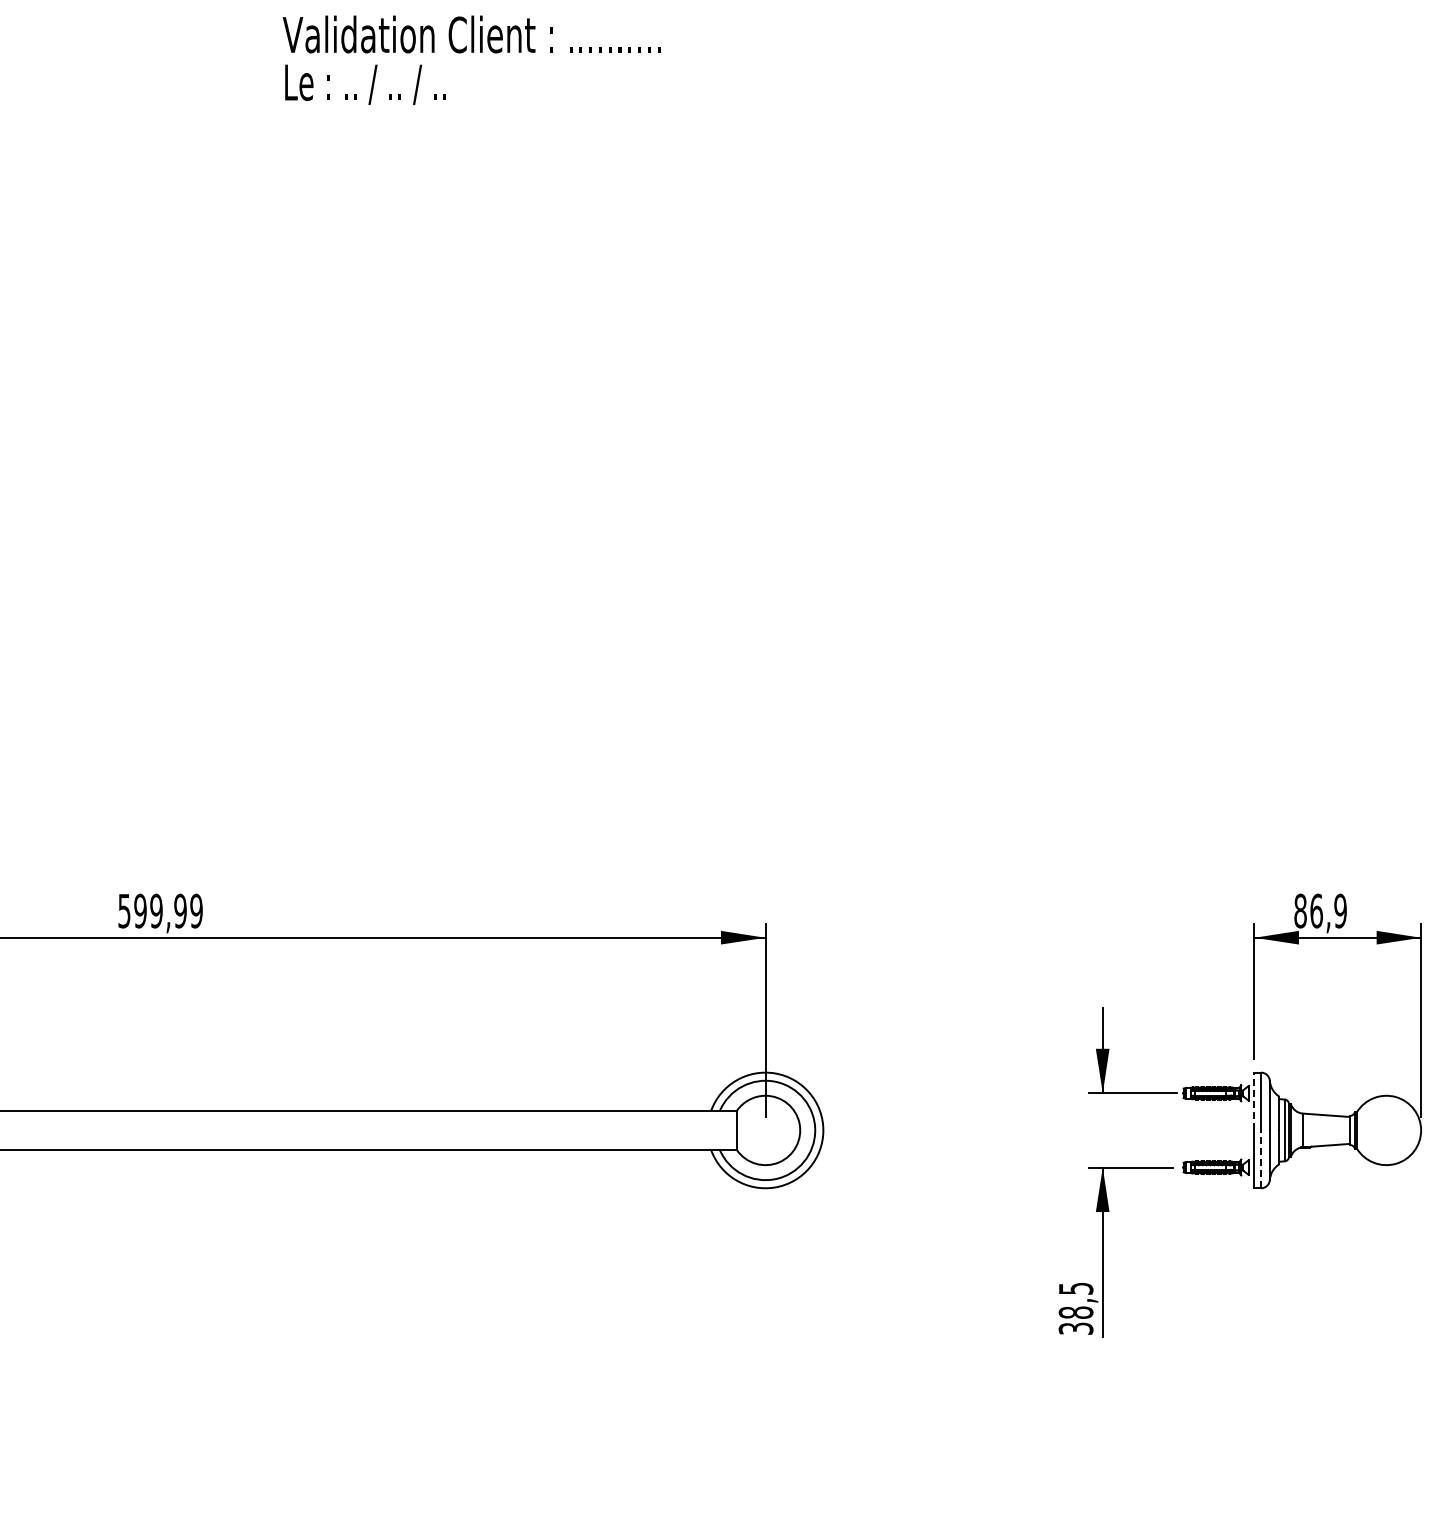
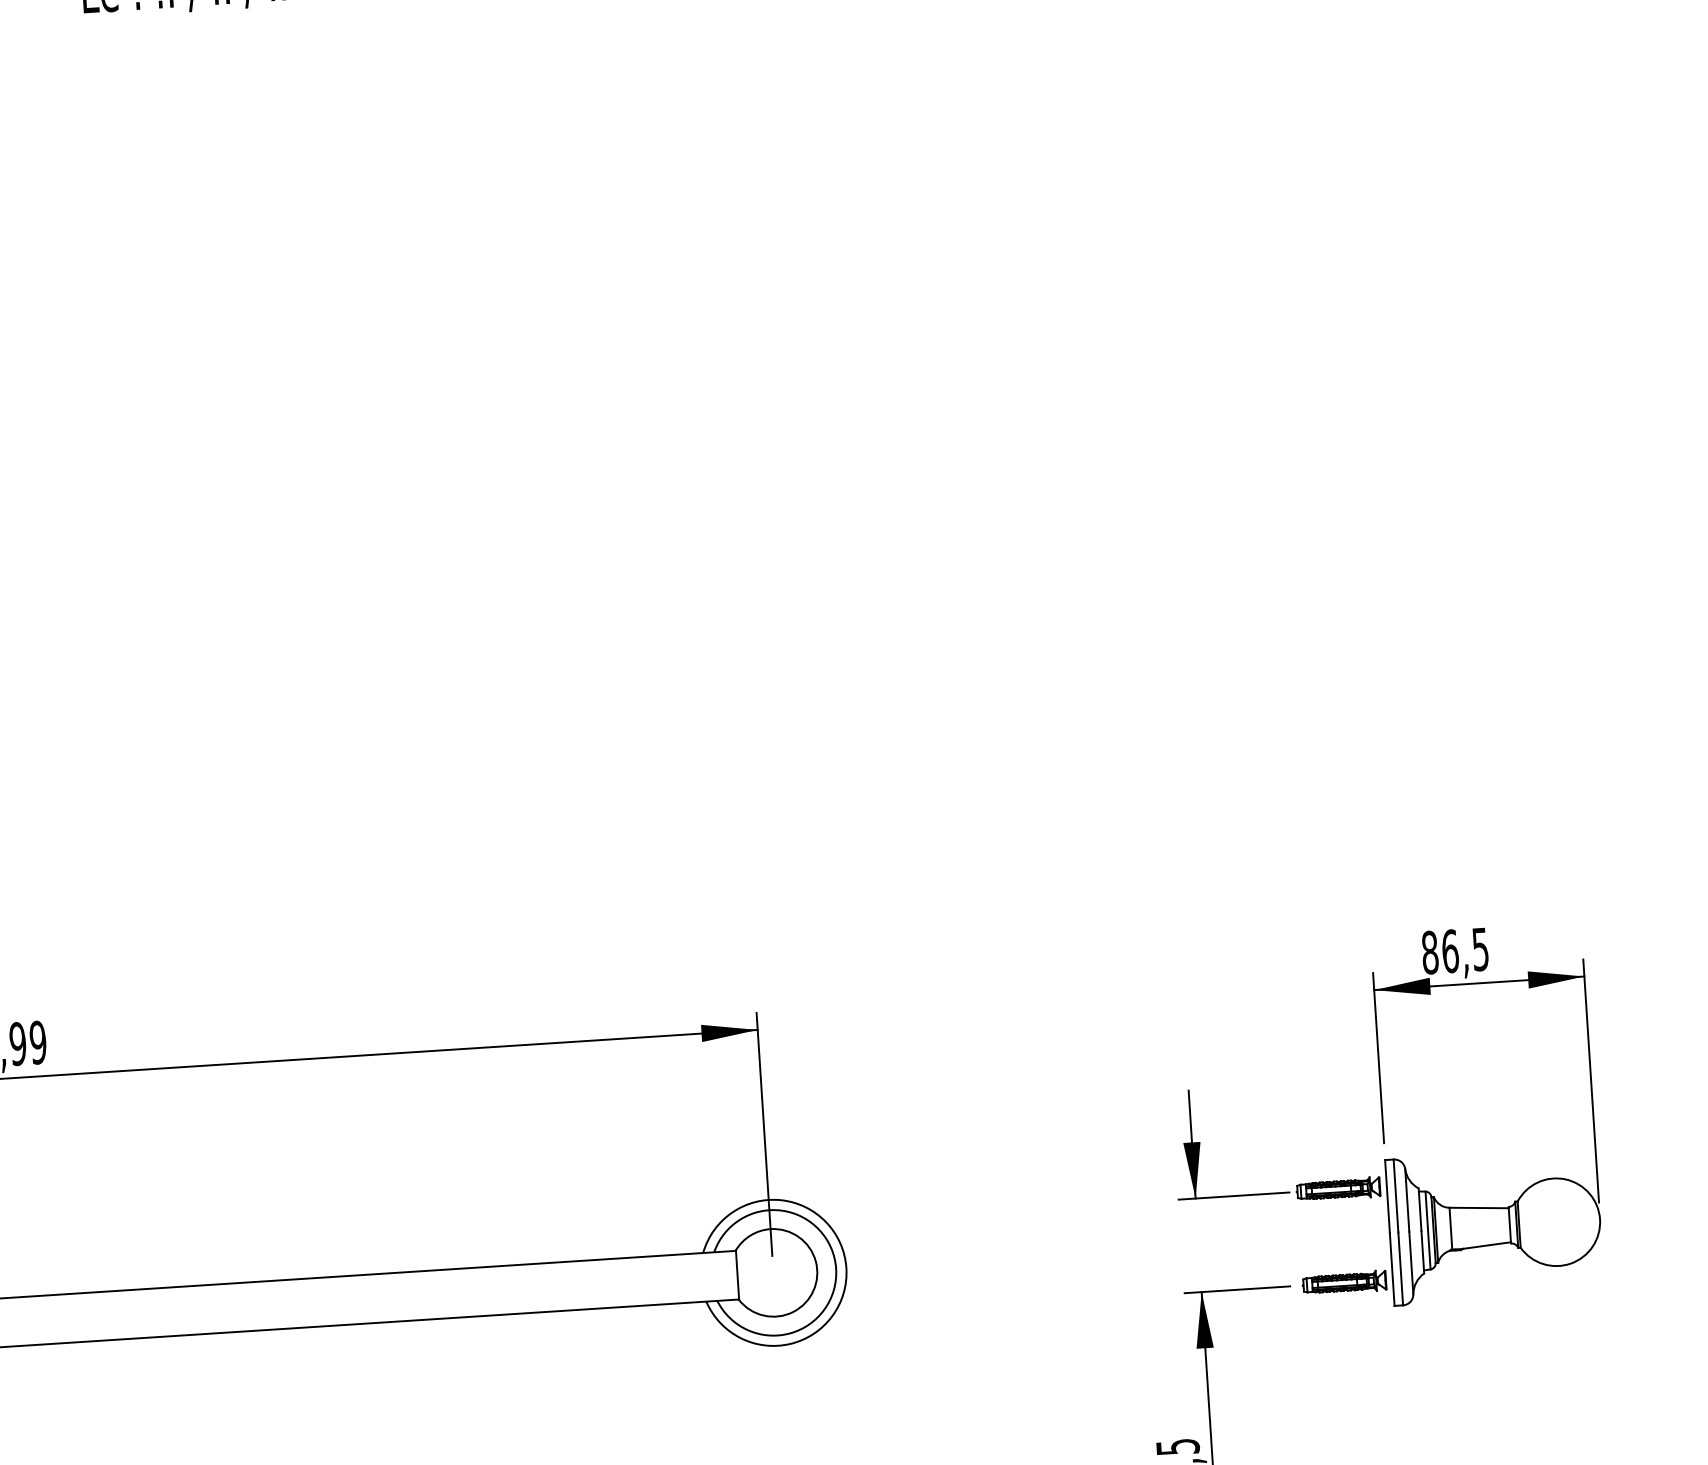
text: (1340, 910) -> (1480, 948), 86,9 -> 86,5
line: (1254, 1101) -> (1387, 1196), dashed -> solid
line: (1261, 1159) -> (1401, 1269), dashed -> solid

